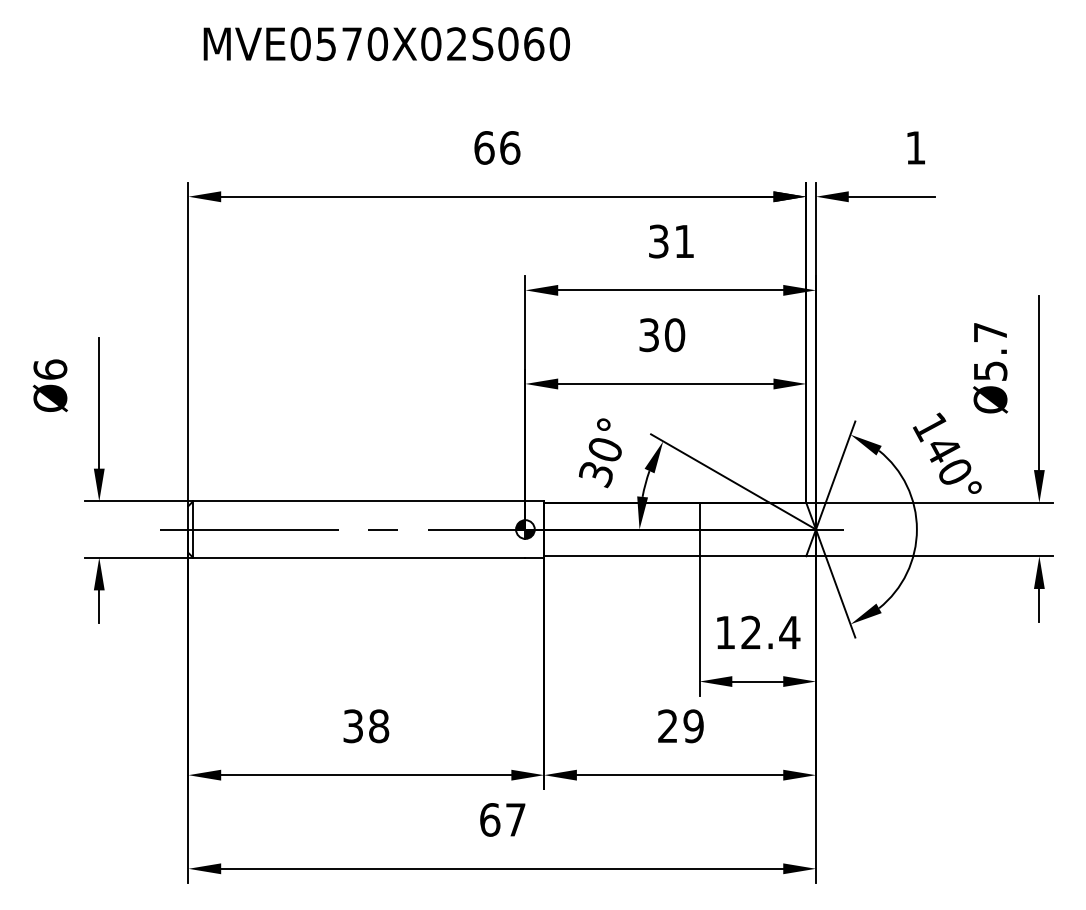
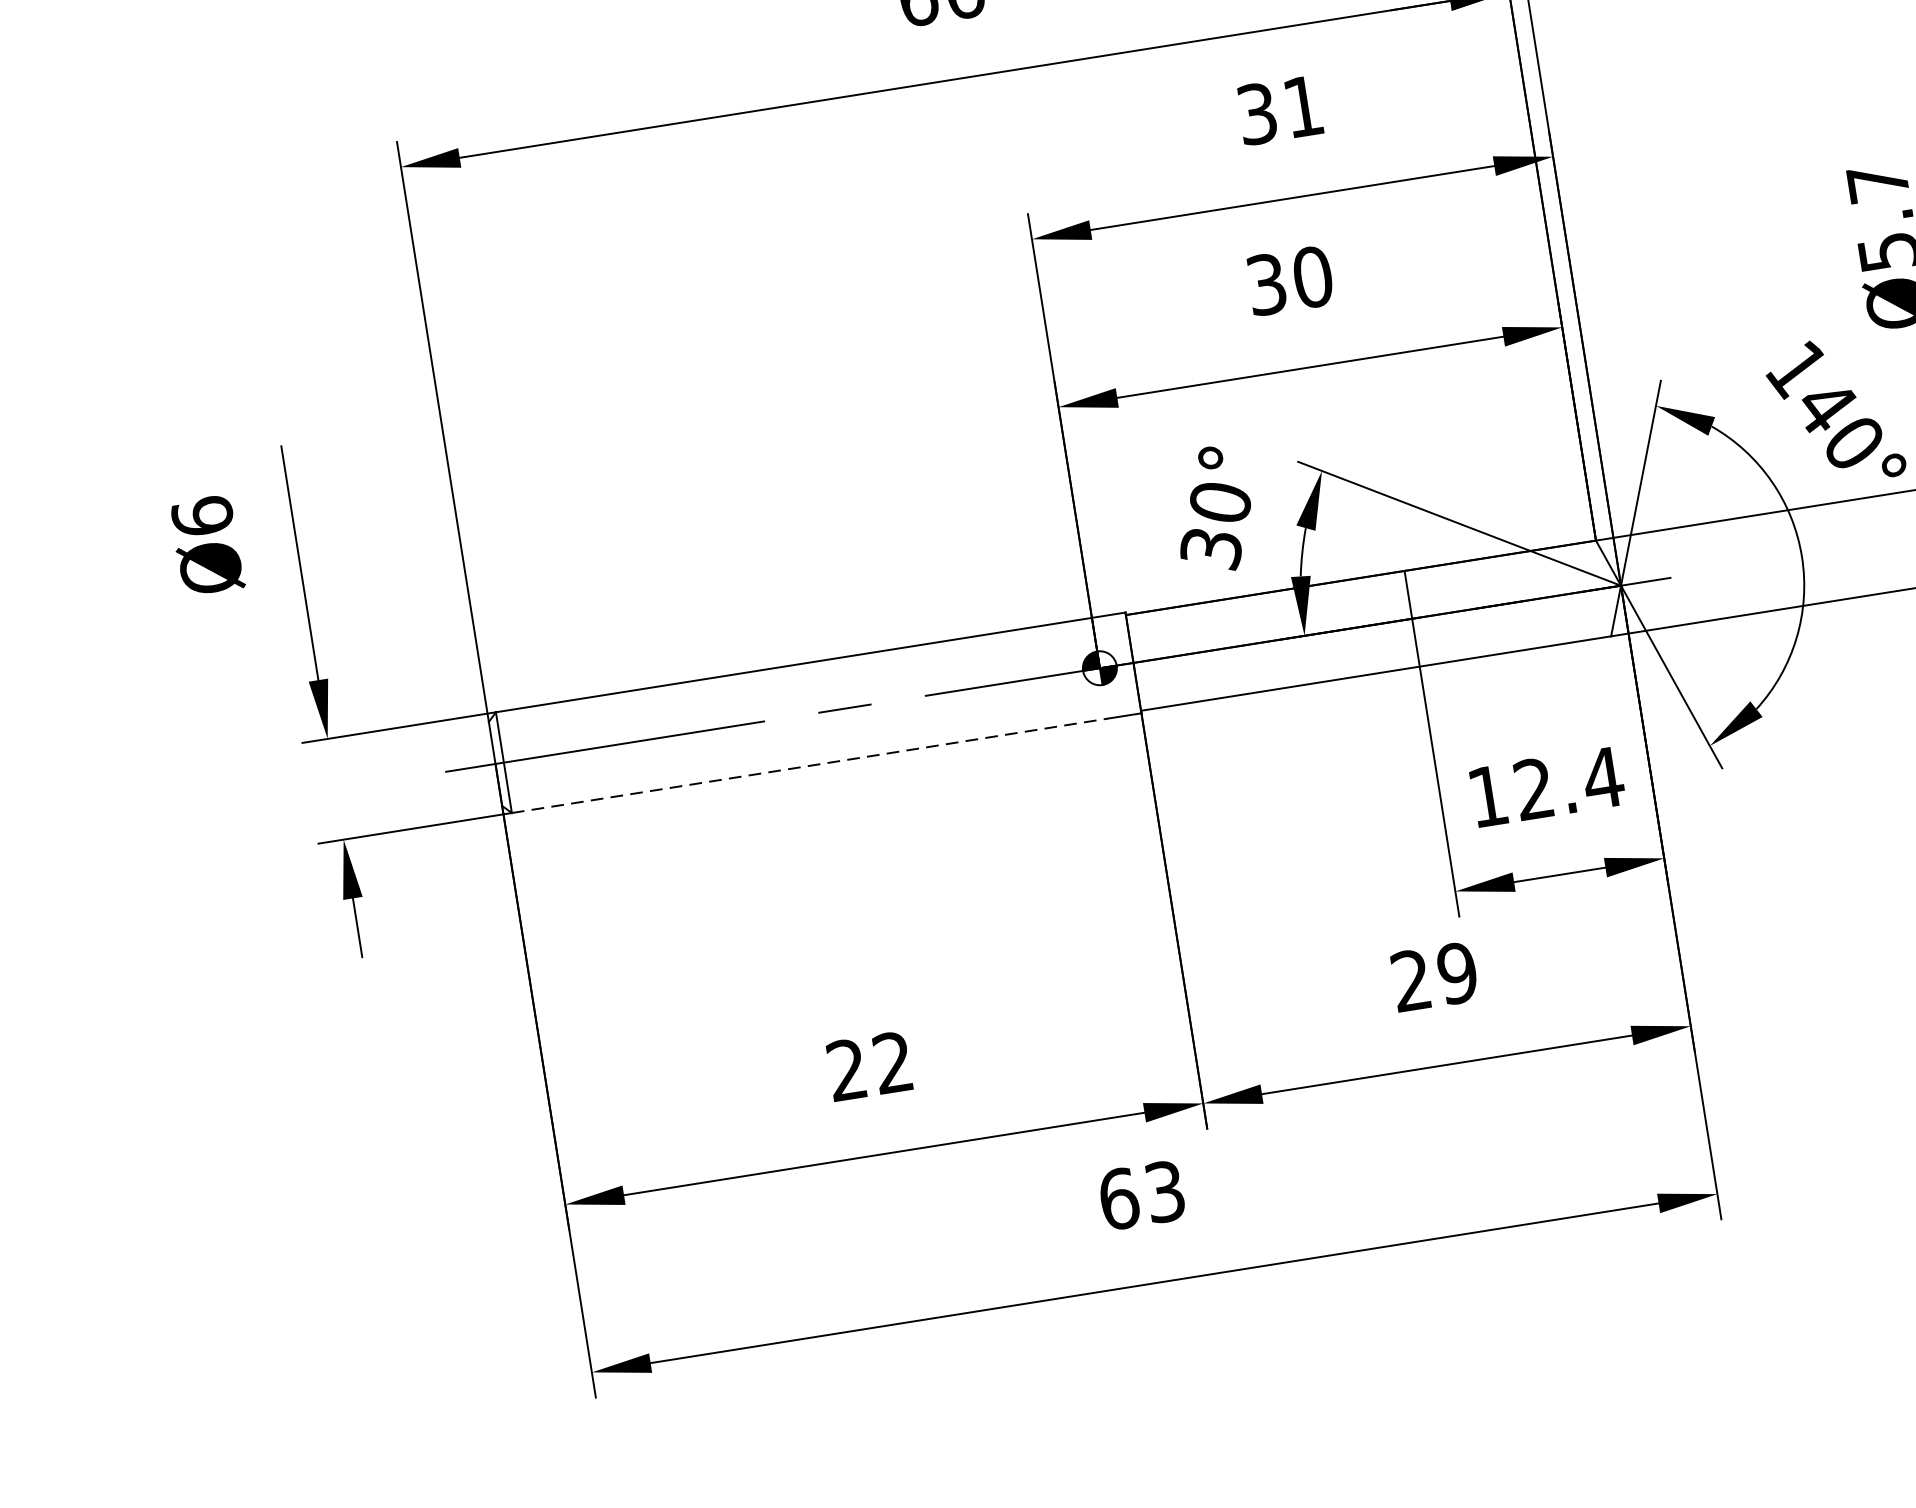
line: (359, 557) -> (810, 765), solid -> dashed
text: (366, 726) -> (870, 1066), 38 -> 22
text: (515, 819) -> (1164, 1191), 67 -> 63

